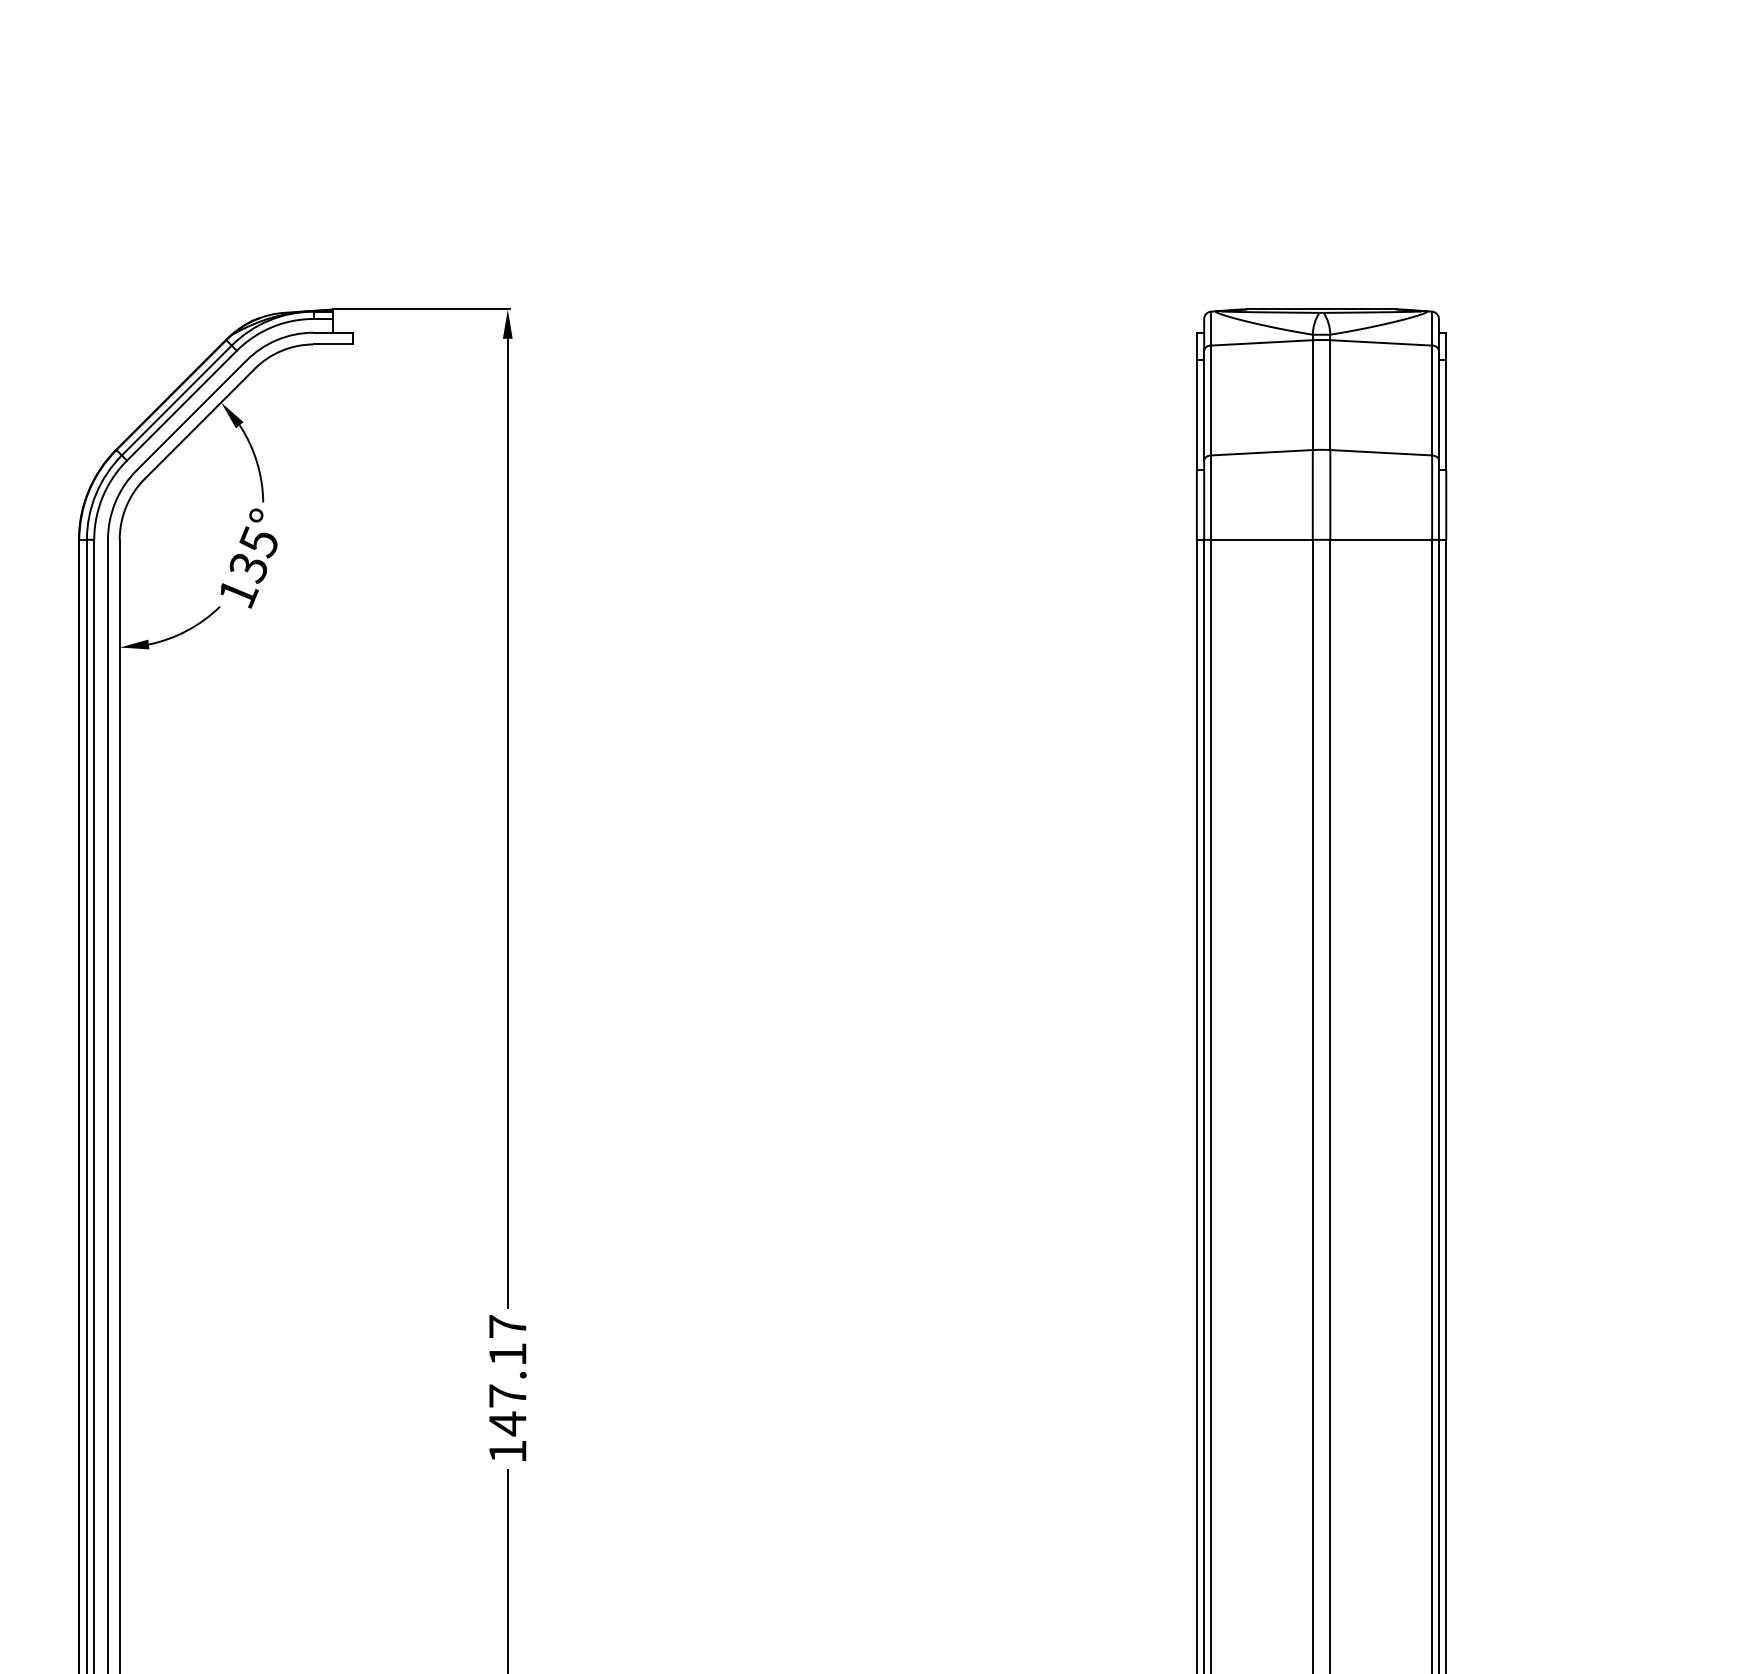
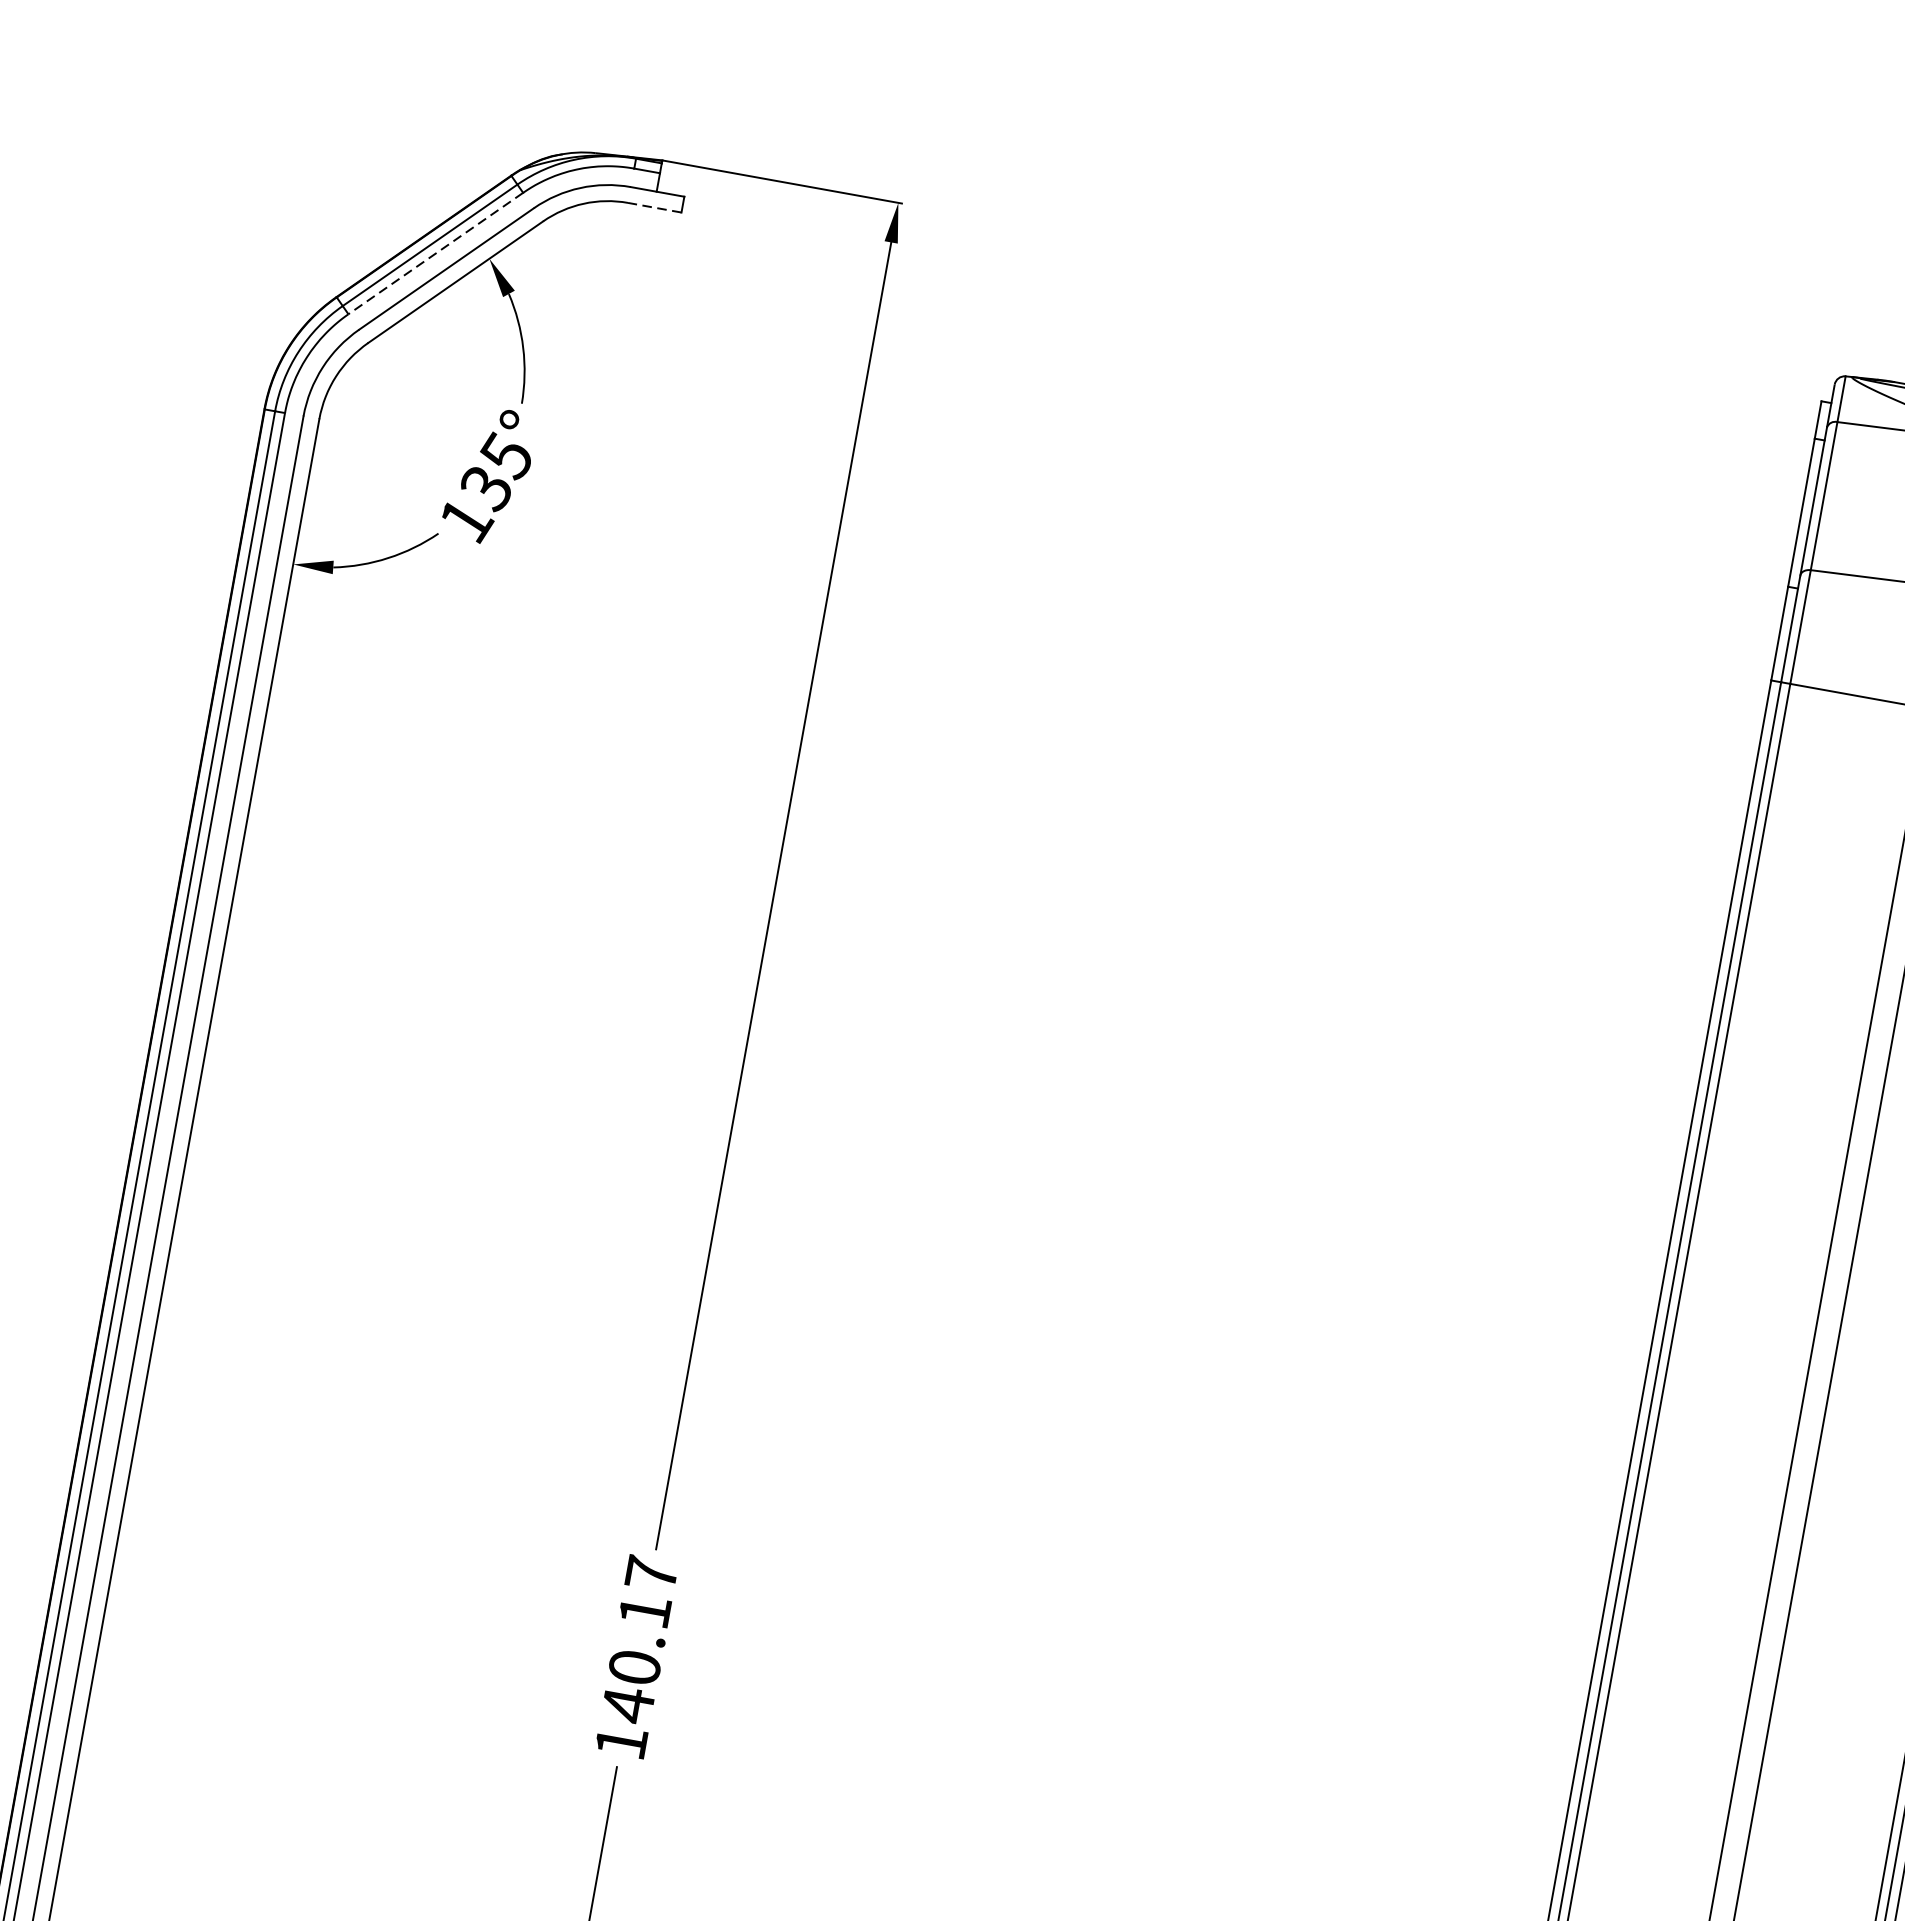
line: (333, 344) -> (654, 207), solid -> dashed
line: (181, 405) -> (435, 253), solid -> dashed
text: (507, 1395) -> (634, 1666), 147.17 -> 140.17

